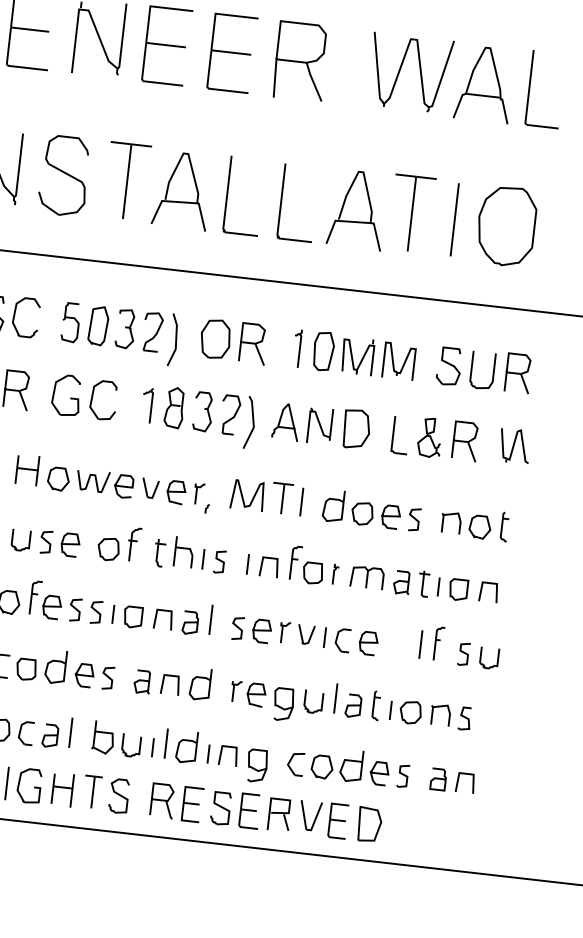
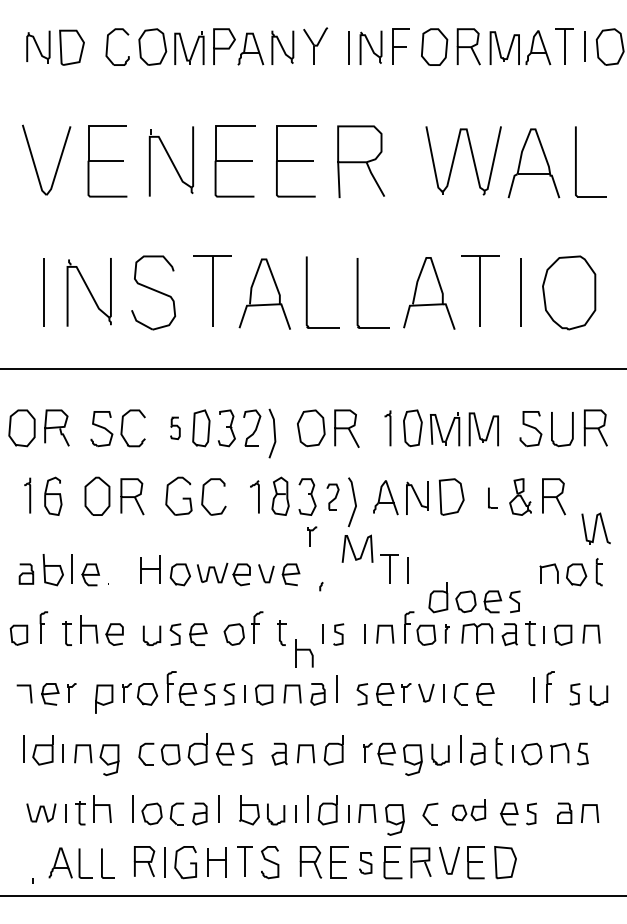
part: (71, 322) -> (175, 428), size x0.6
part: (229, 414) -> (332, 496), size x0.7
part: (400, 434) -> (492, 497), size x0.6
part: (514, 445) -> (595, 528), moved
part: (199, 493) -> (312, 536), moved
curve: (243, 495) -> (353, 549), moved
part: (372, 510) -> (474, 597), moved
part: (184, 552) -> (304, 653), moved
part: (336, 764) -> (468, 810), size x0.7
part: (220, 808) -> (365, 863), size x0.7

